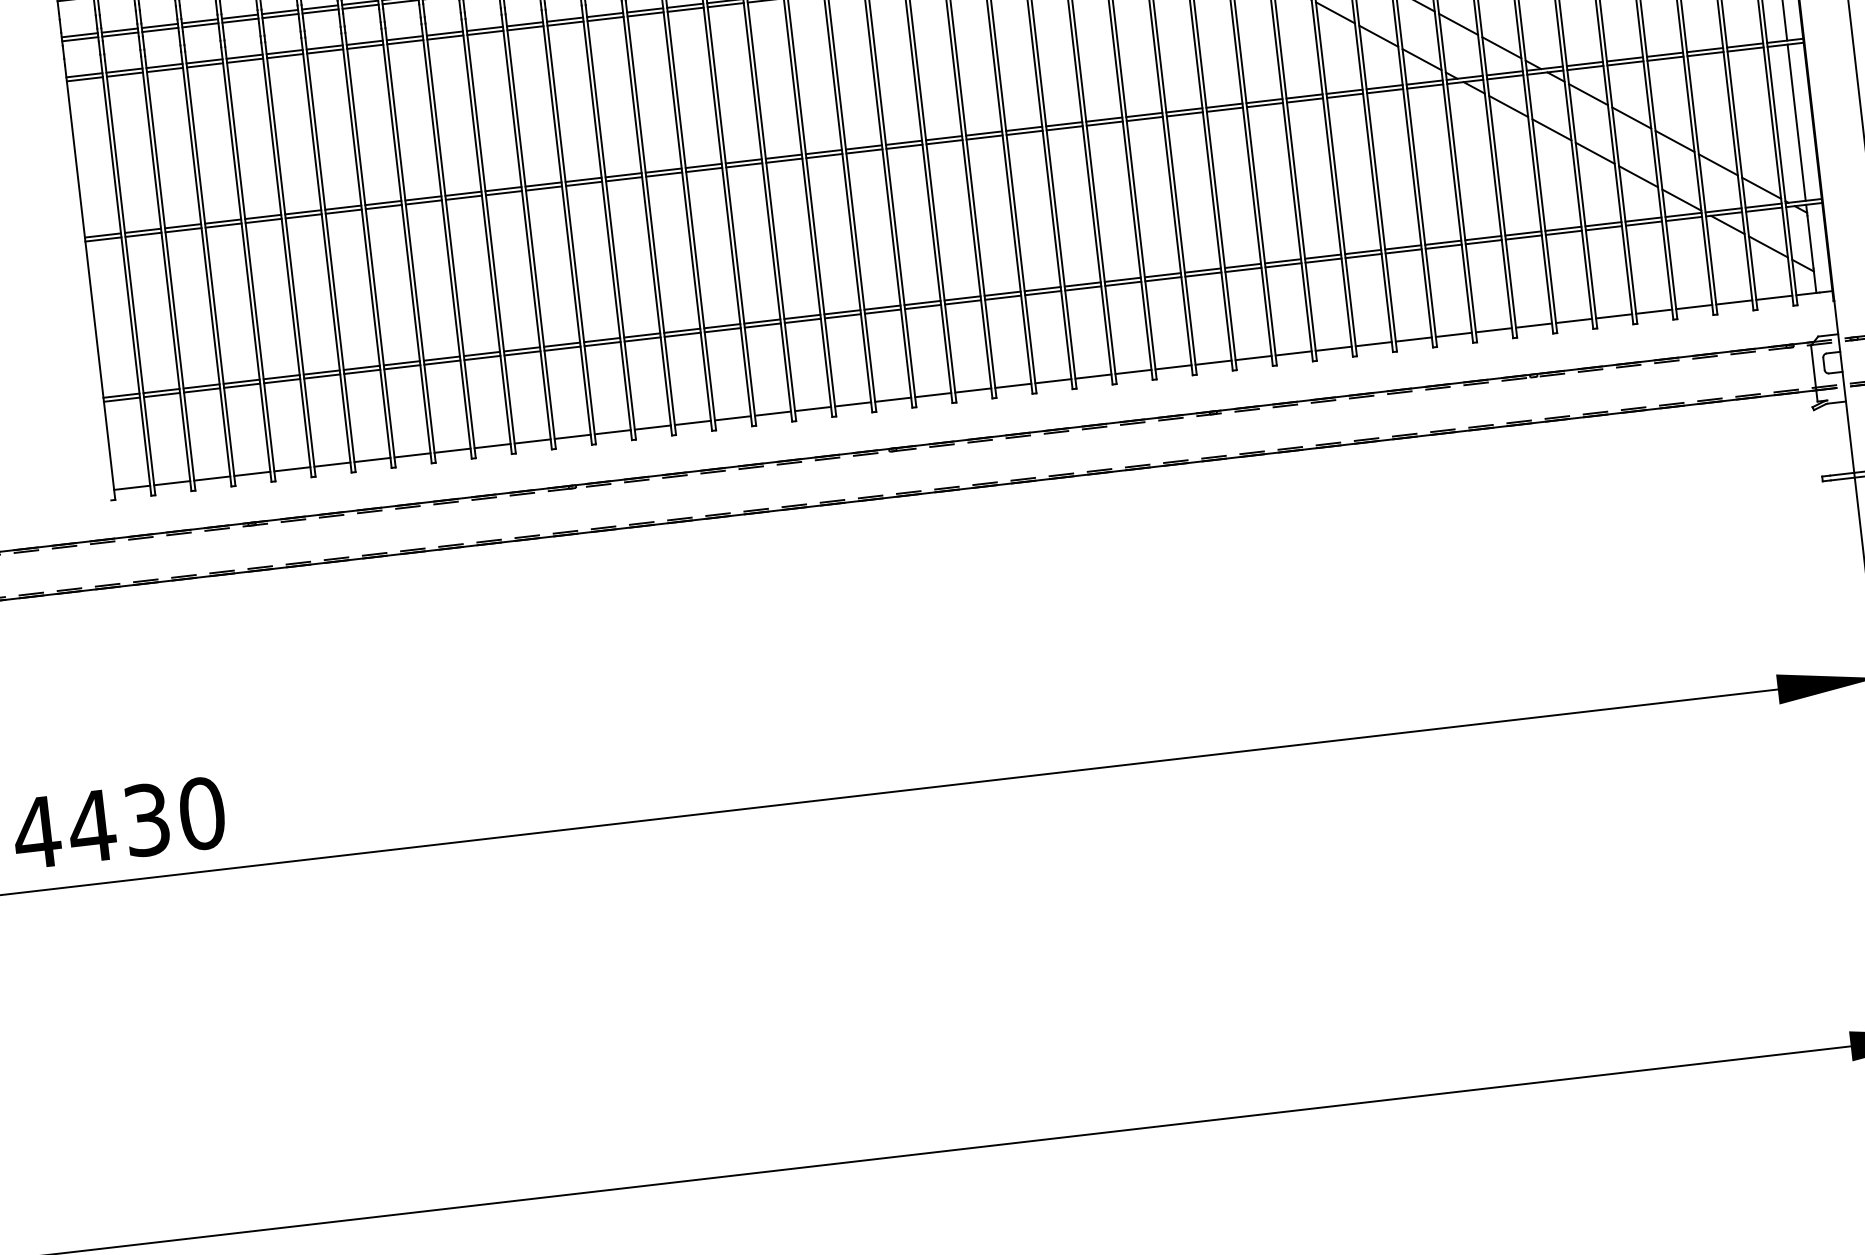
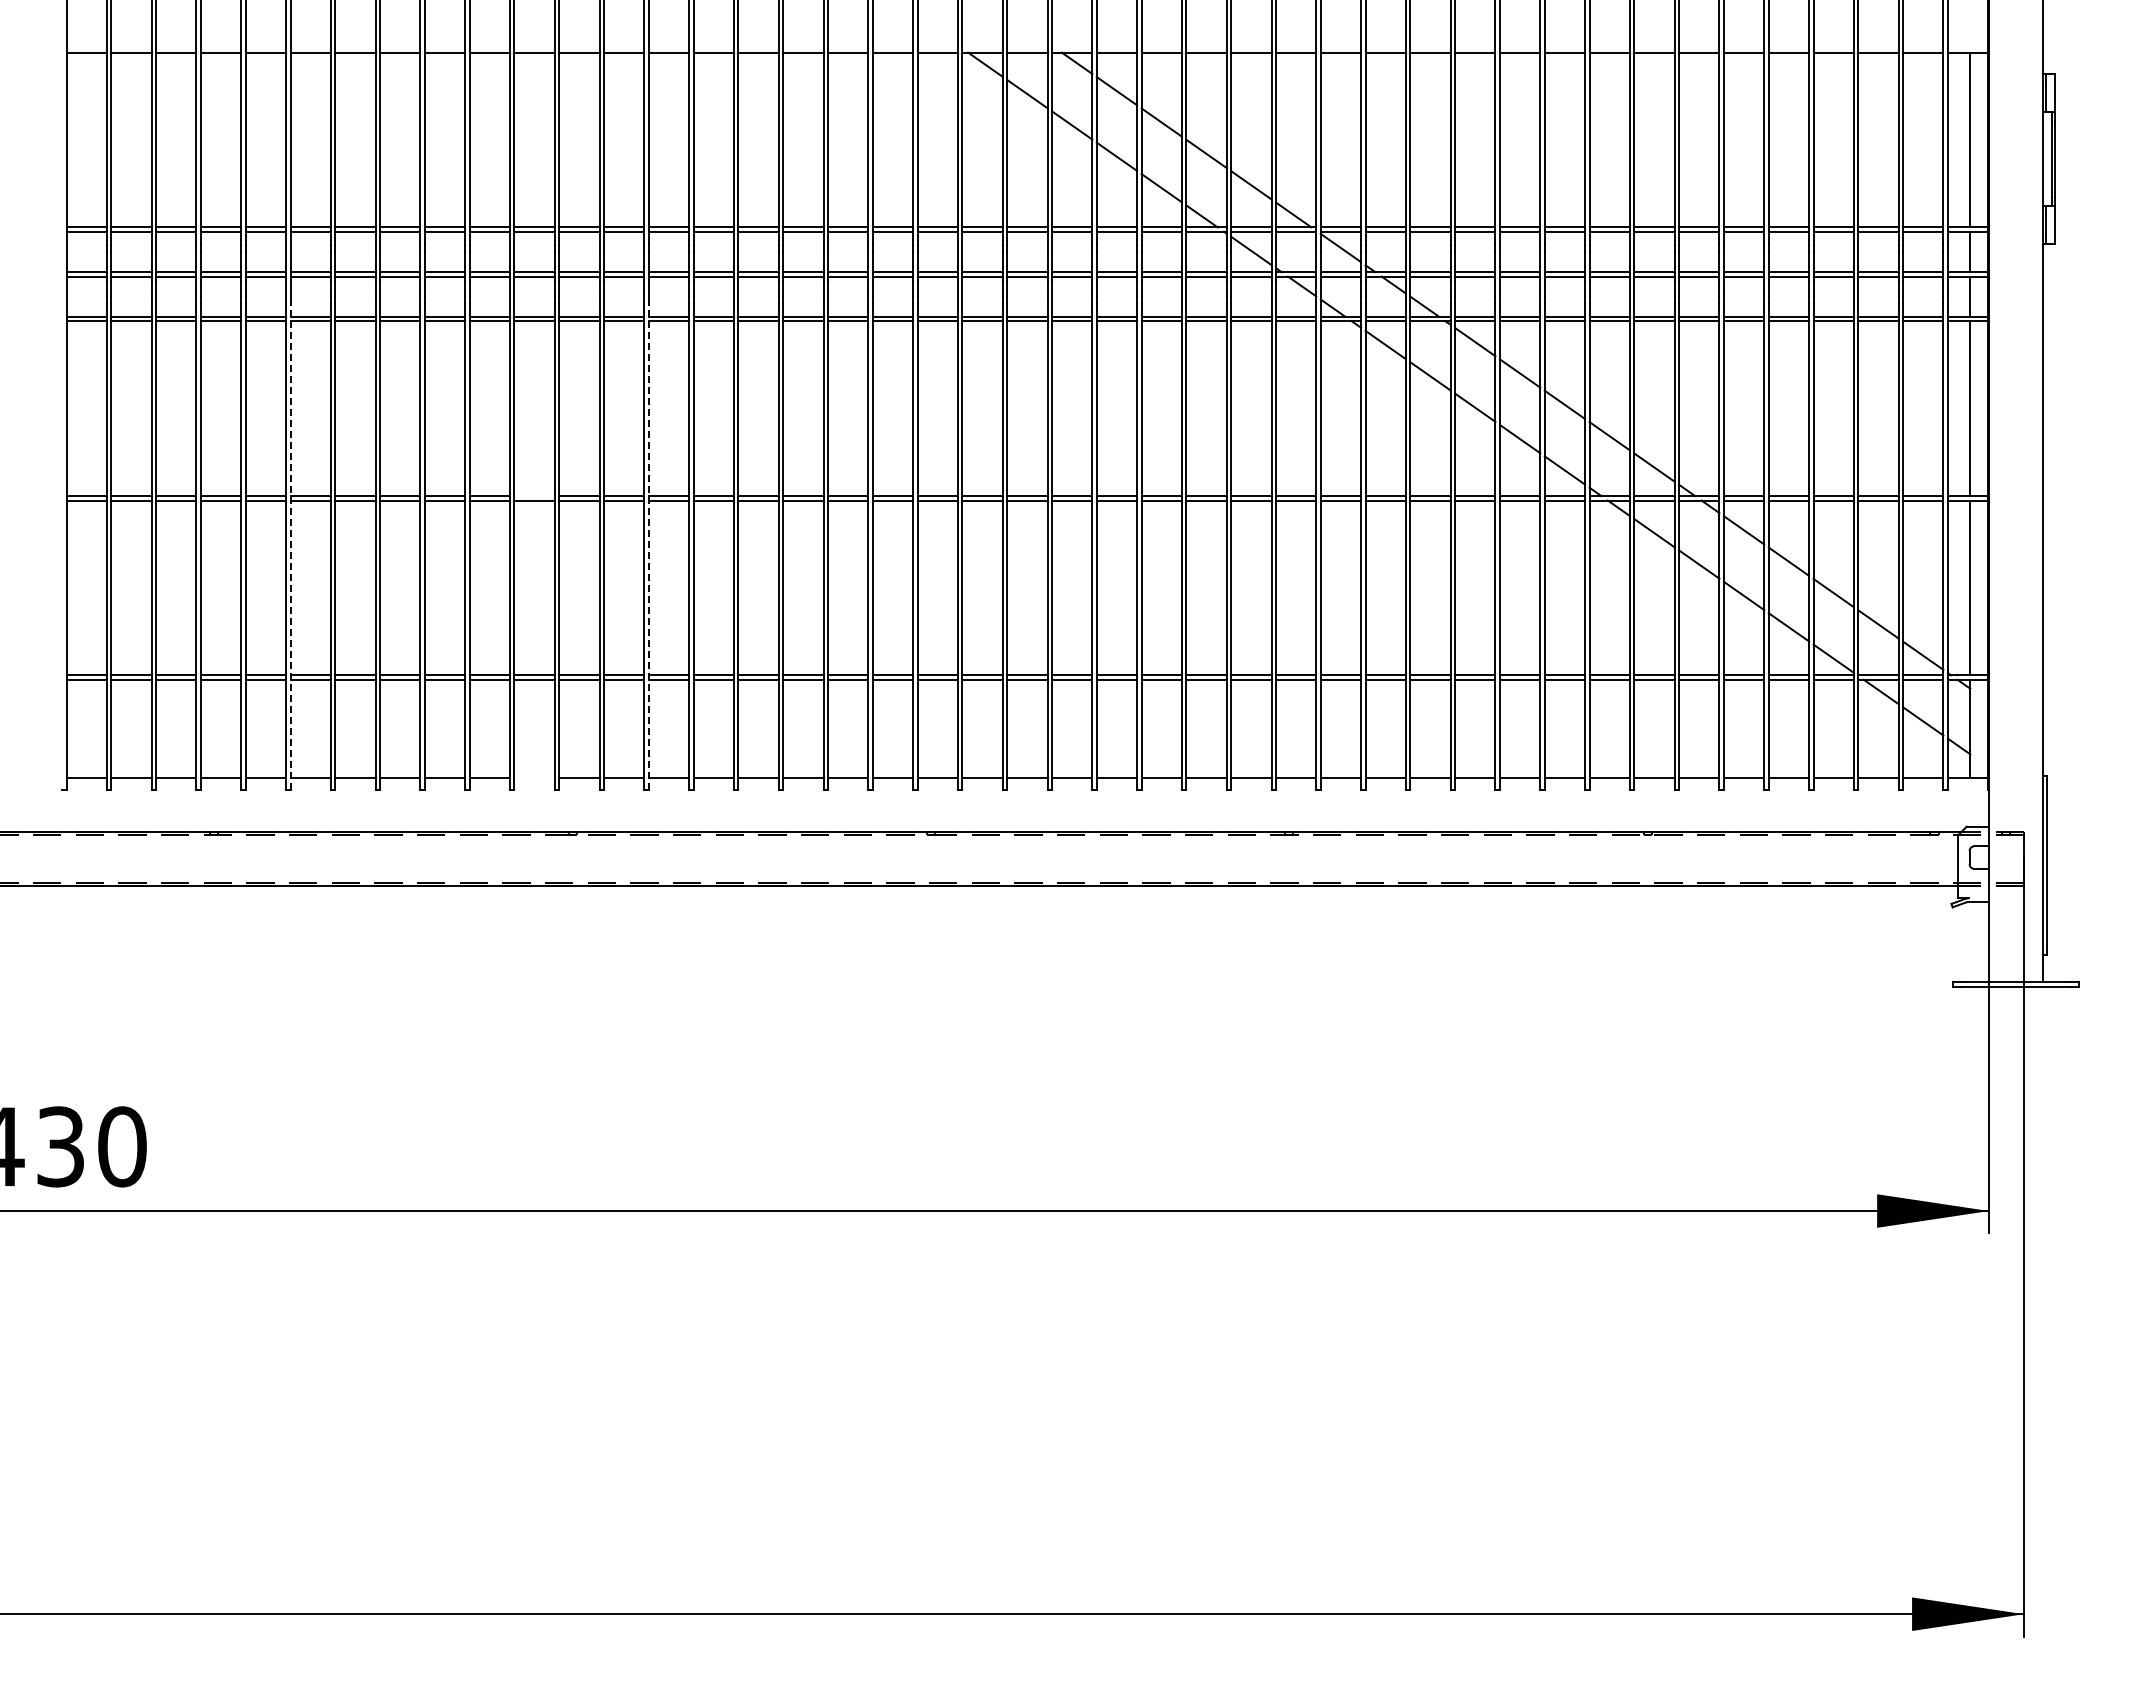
line: (503, 189) -> (534, 496), removed
line: (610, 222) -> (648, 546), solid -> dashed
line: (290, 259) -> (290, 546), solid -> dashed
line: (532, 441) -> (534, 778), removed

